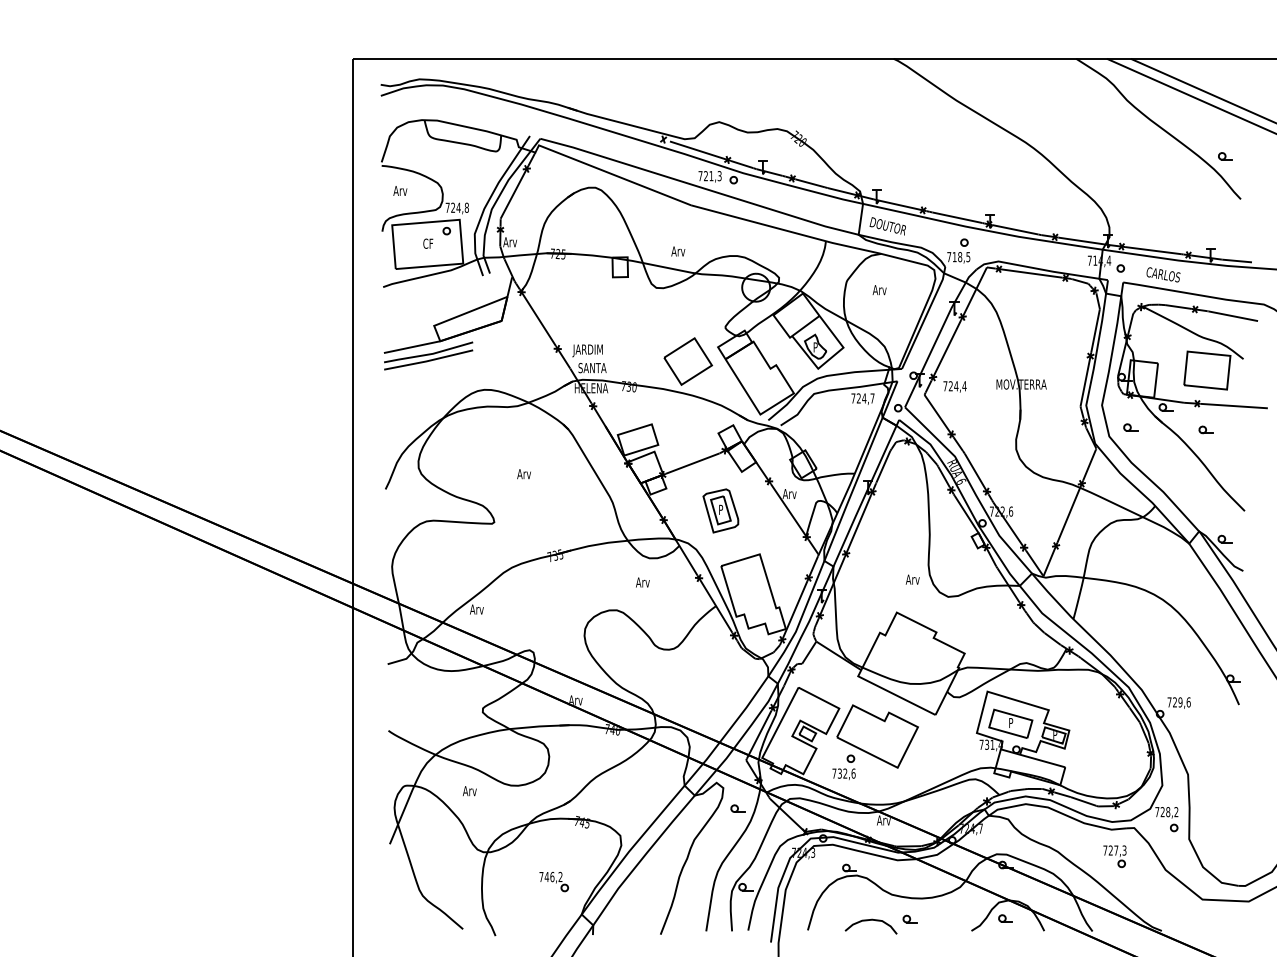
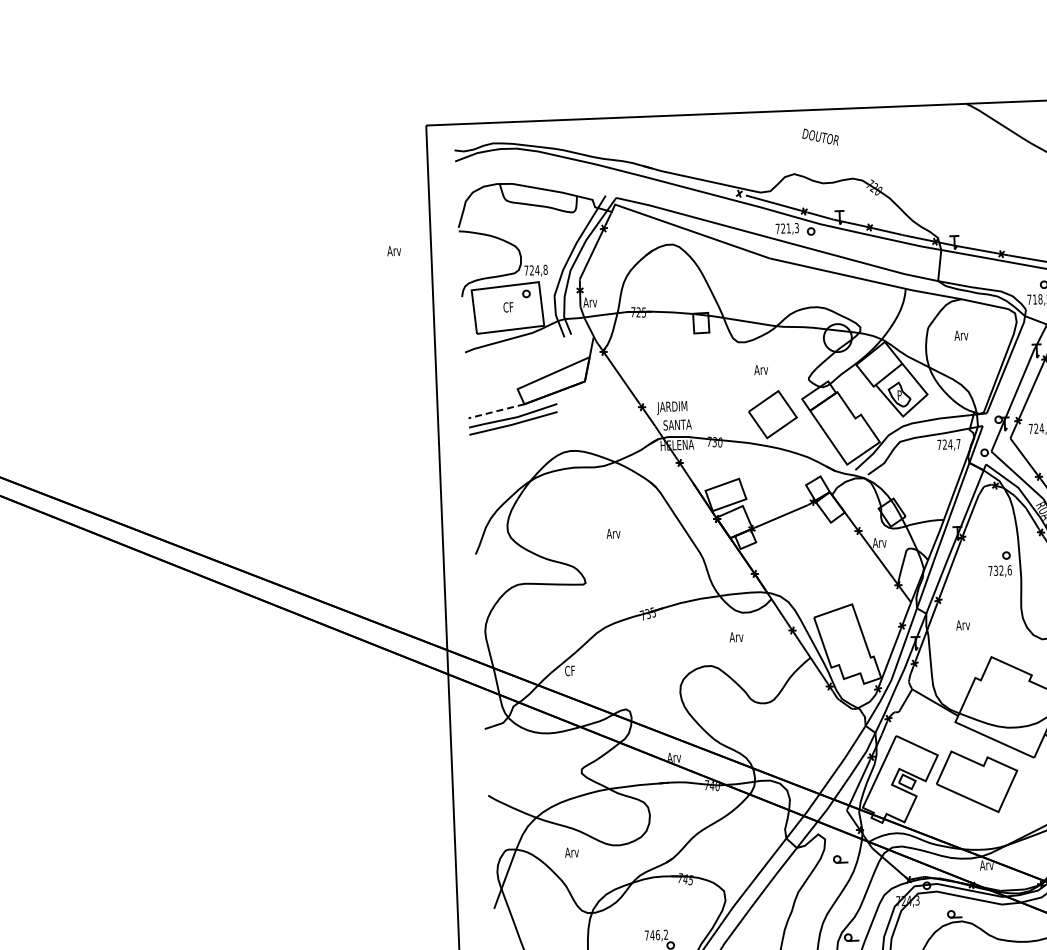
text: (400, 190) -> (394, 250), moved
text: (887, 226) -> (820, 137), moved
text: (678, 251) -> (761, 369), moved
line: (412, 347) -> (496, 411), solid -> dashed
part: (720, 510) -> (811, 562), removed
text: (912, 579) -> (962, 625), moved
text: (476, 609) -> (571, 670), Arv -> CF
part: (843, 767) -> (999, 564), moved

